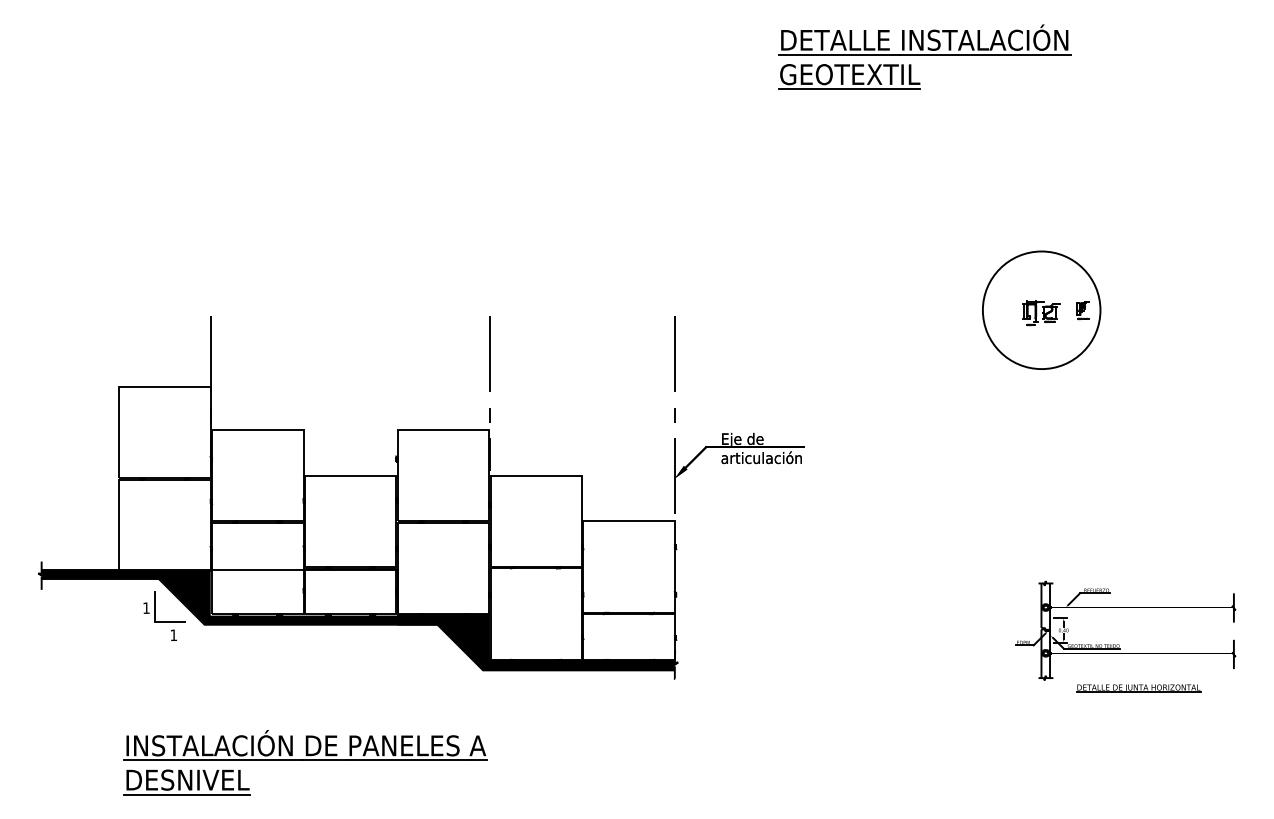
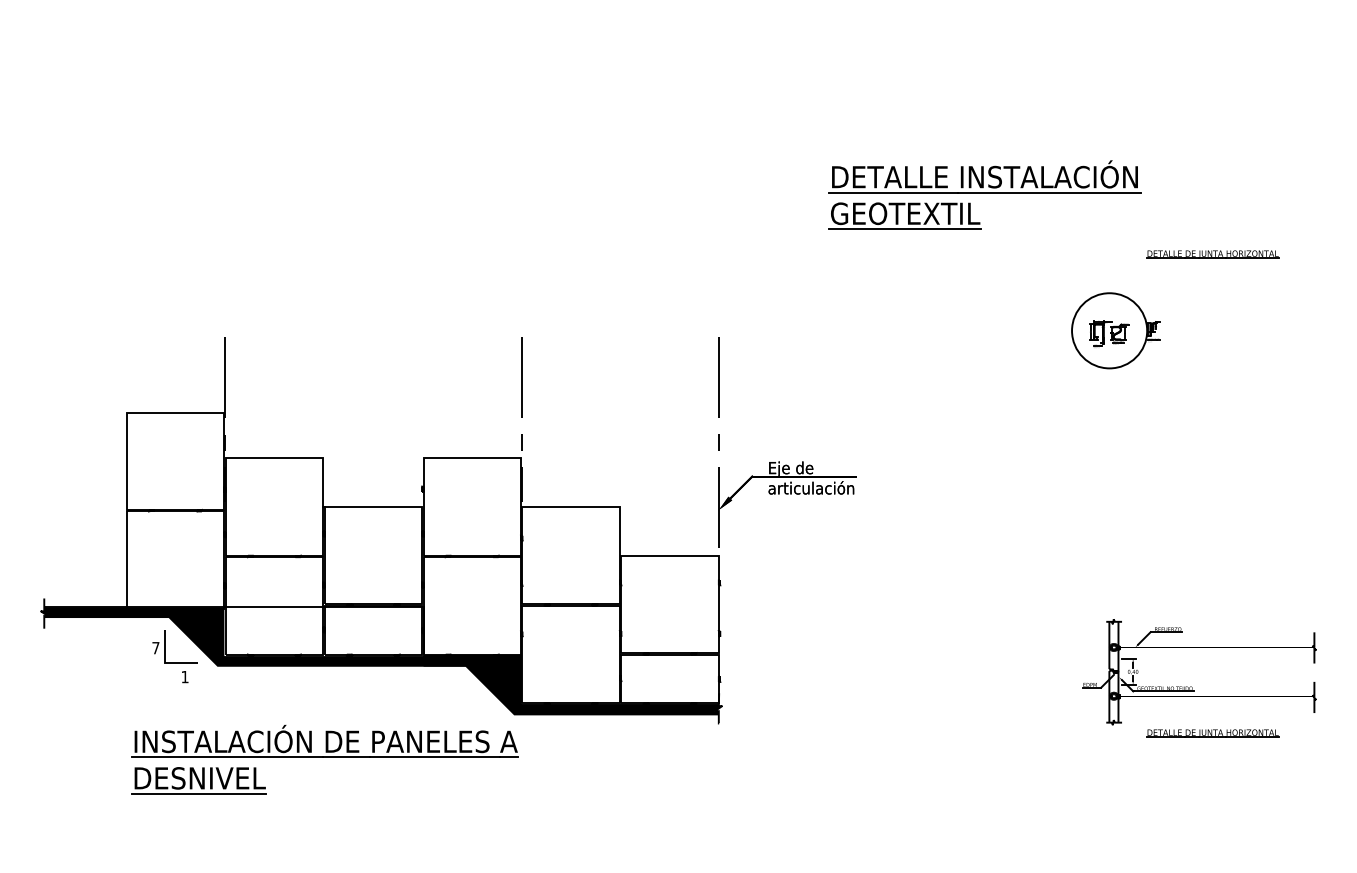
part: (924, 56) -> (984, 194), moved
part: (1138, 238) -> (1212, 254), added
circle: (1041, 309) -> (1109, 330), size x0.6
text: (146, 608) -> (155, 648), 1 -> 7
part: (304, 762) -> (324, 759), moved

